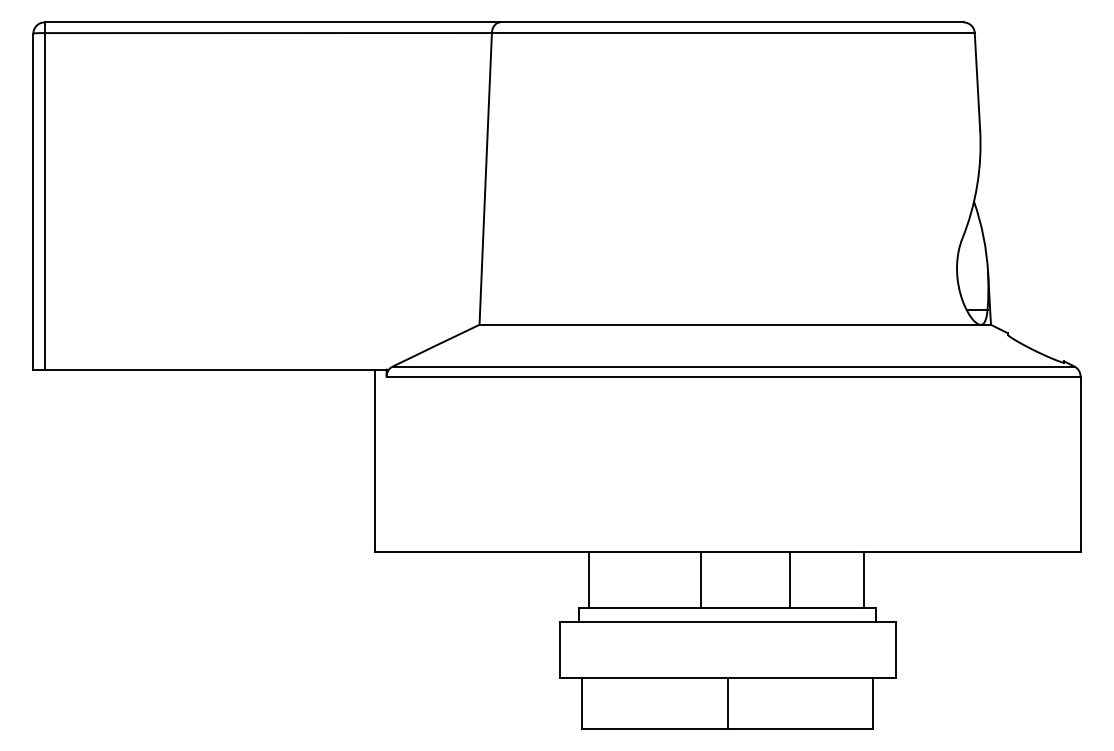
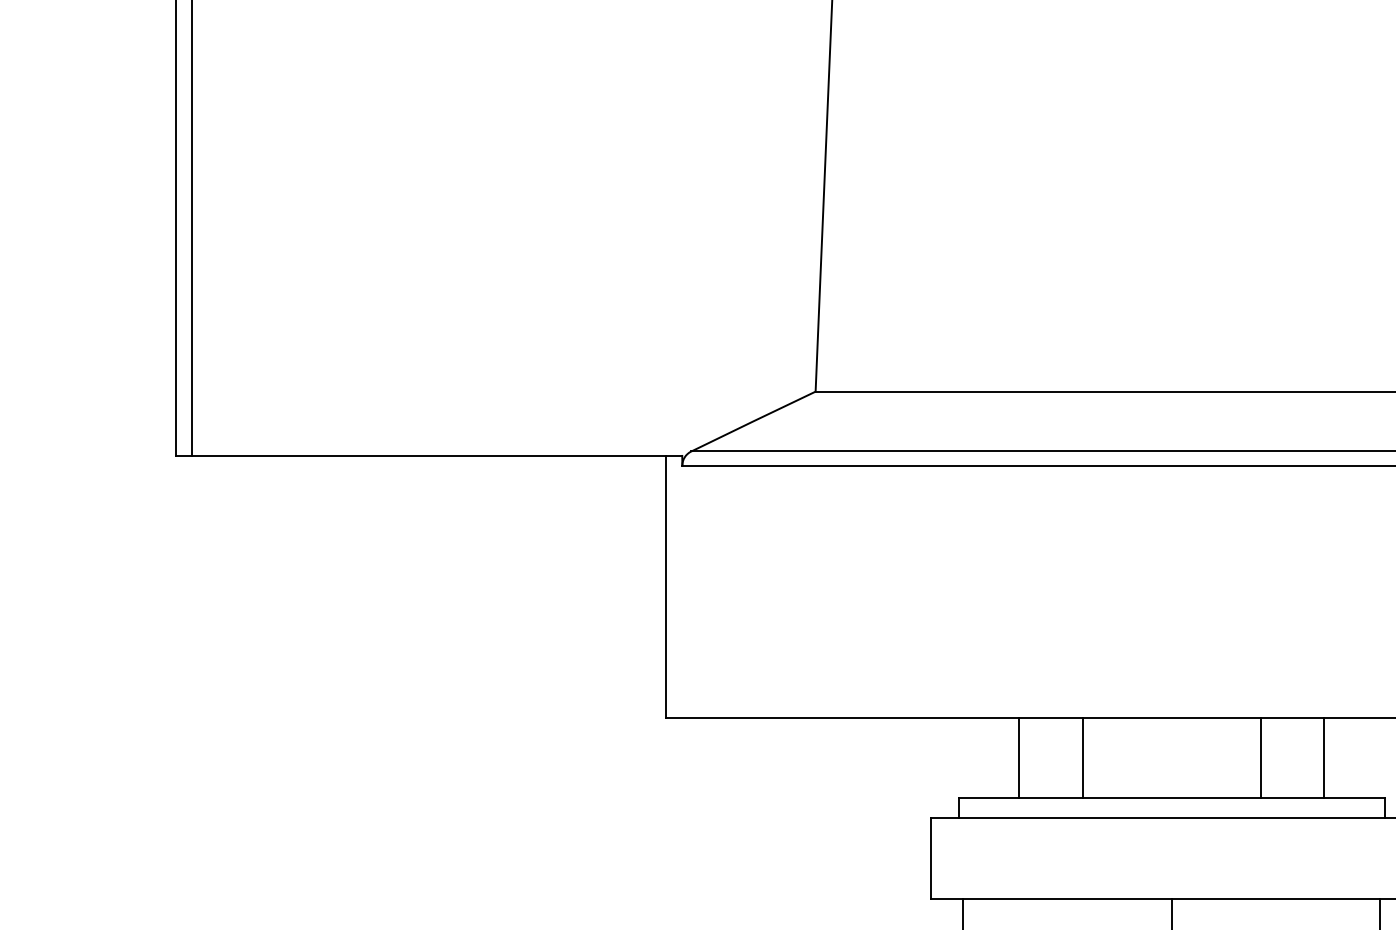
line: (589, 580) -> (1019, 758), moved
line: (700, 580) -> (1082, 758), moved
line: (864, 580) -> (1324, 758), moved

